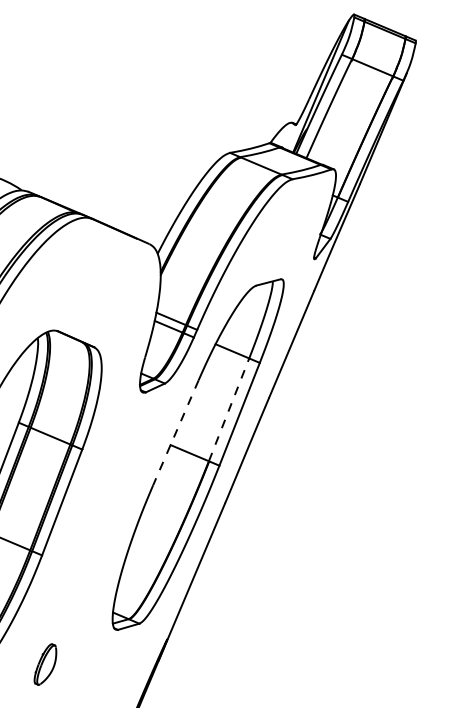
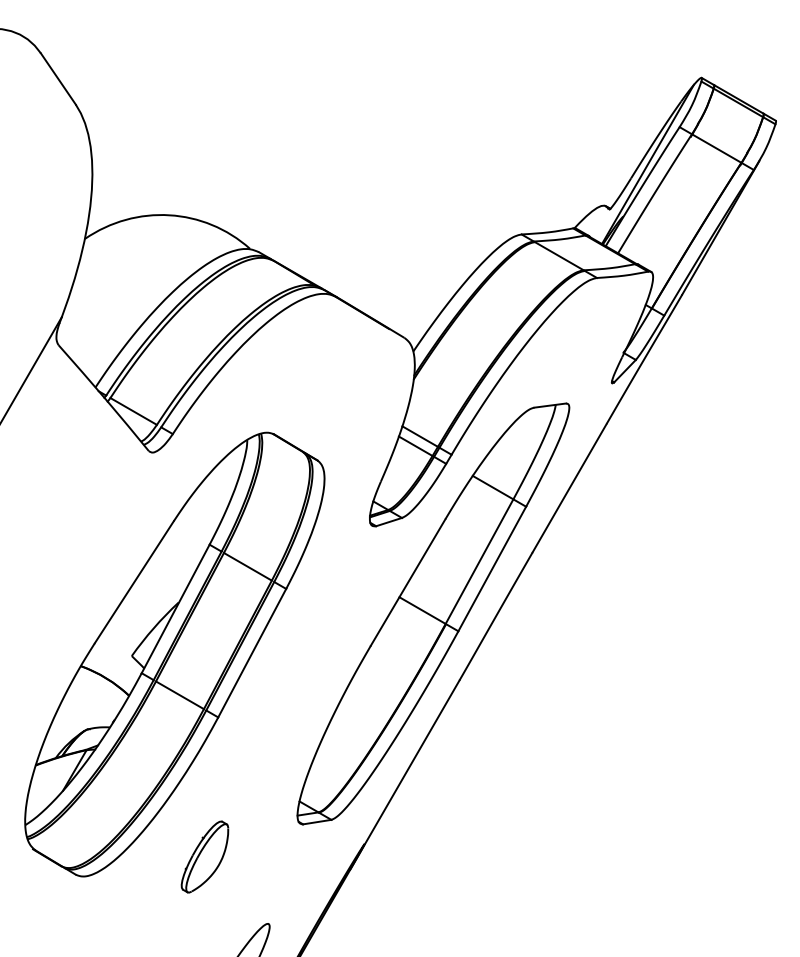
line: (229, 409) -> (479, 561), dashed -> solid
line: (175, 432) -> (407, 582), dashed -> solid
part: (44, 664) -> (204, 856), size x1.43

